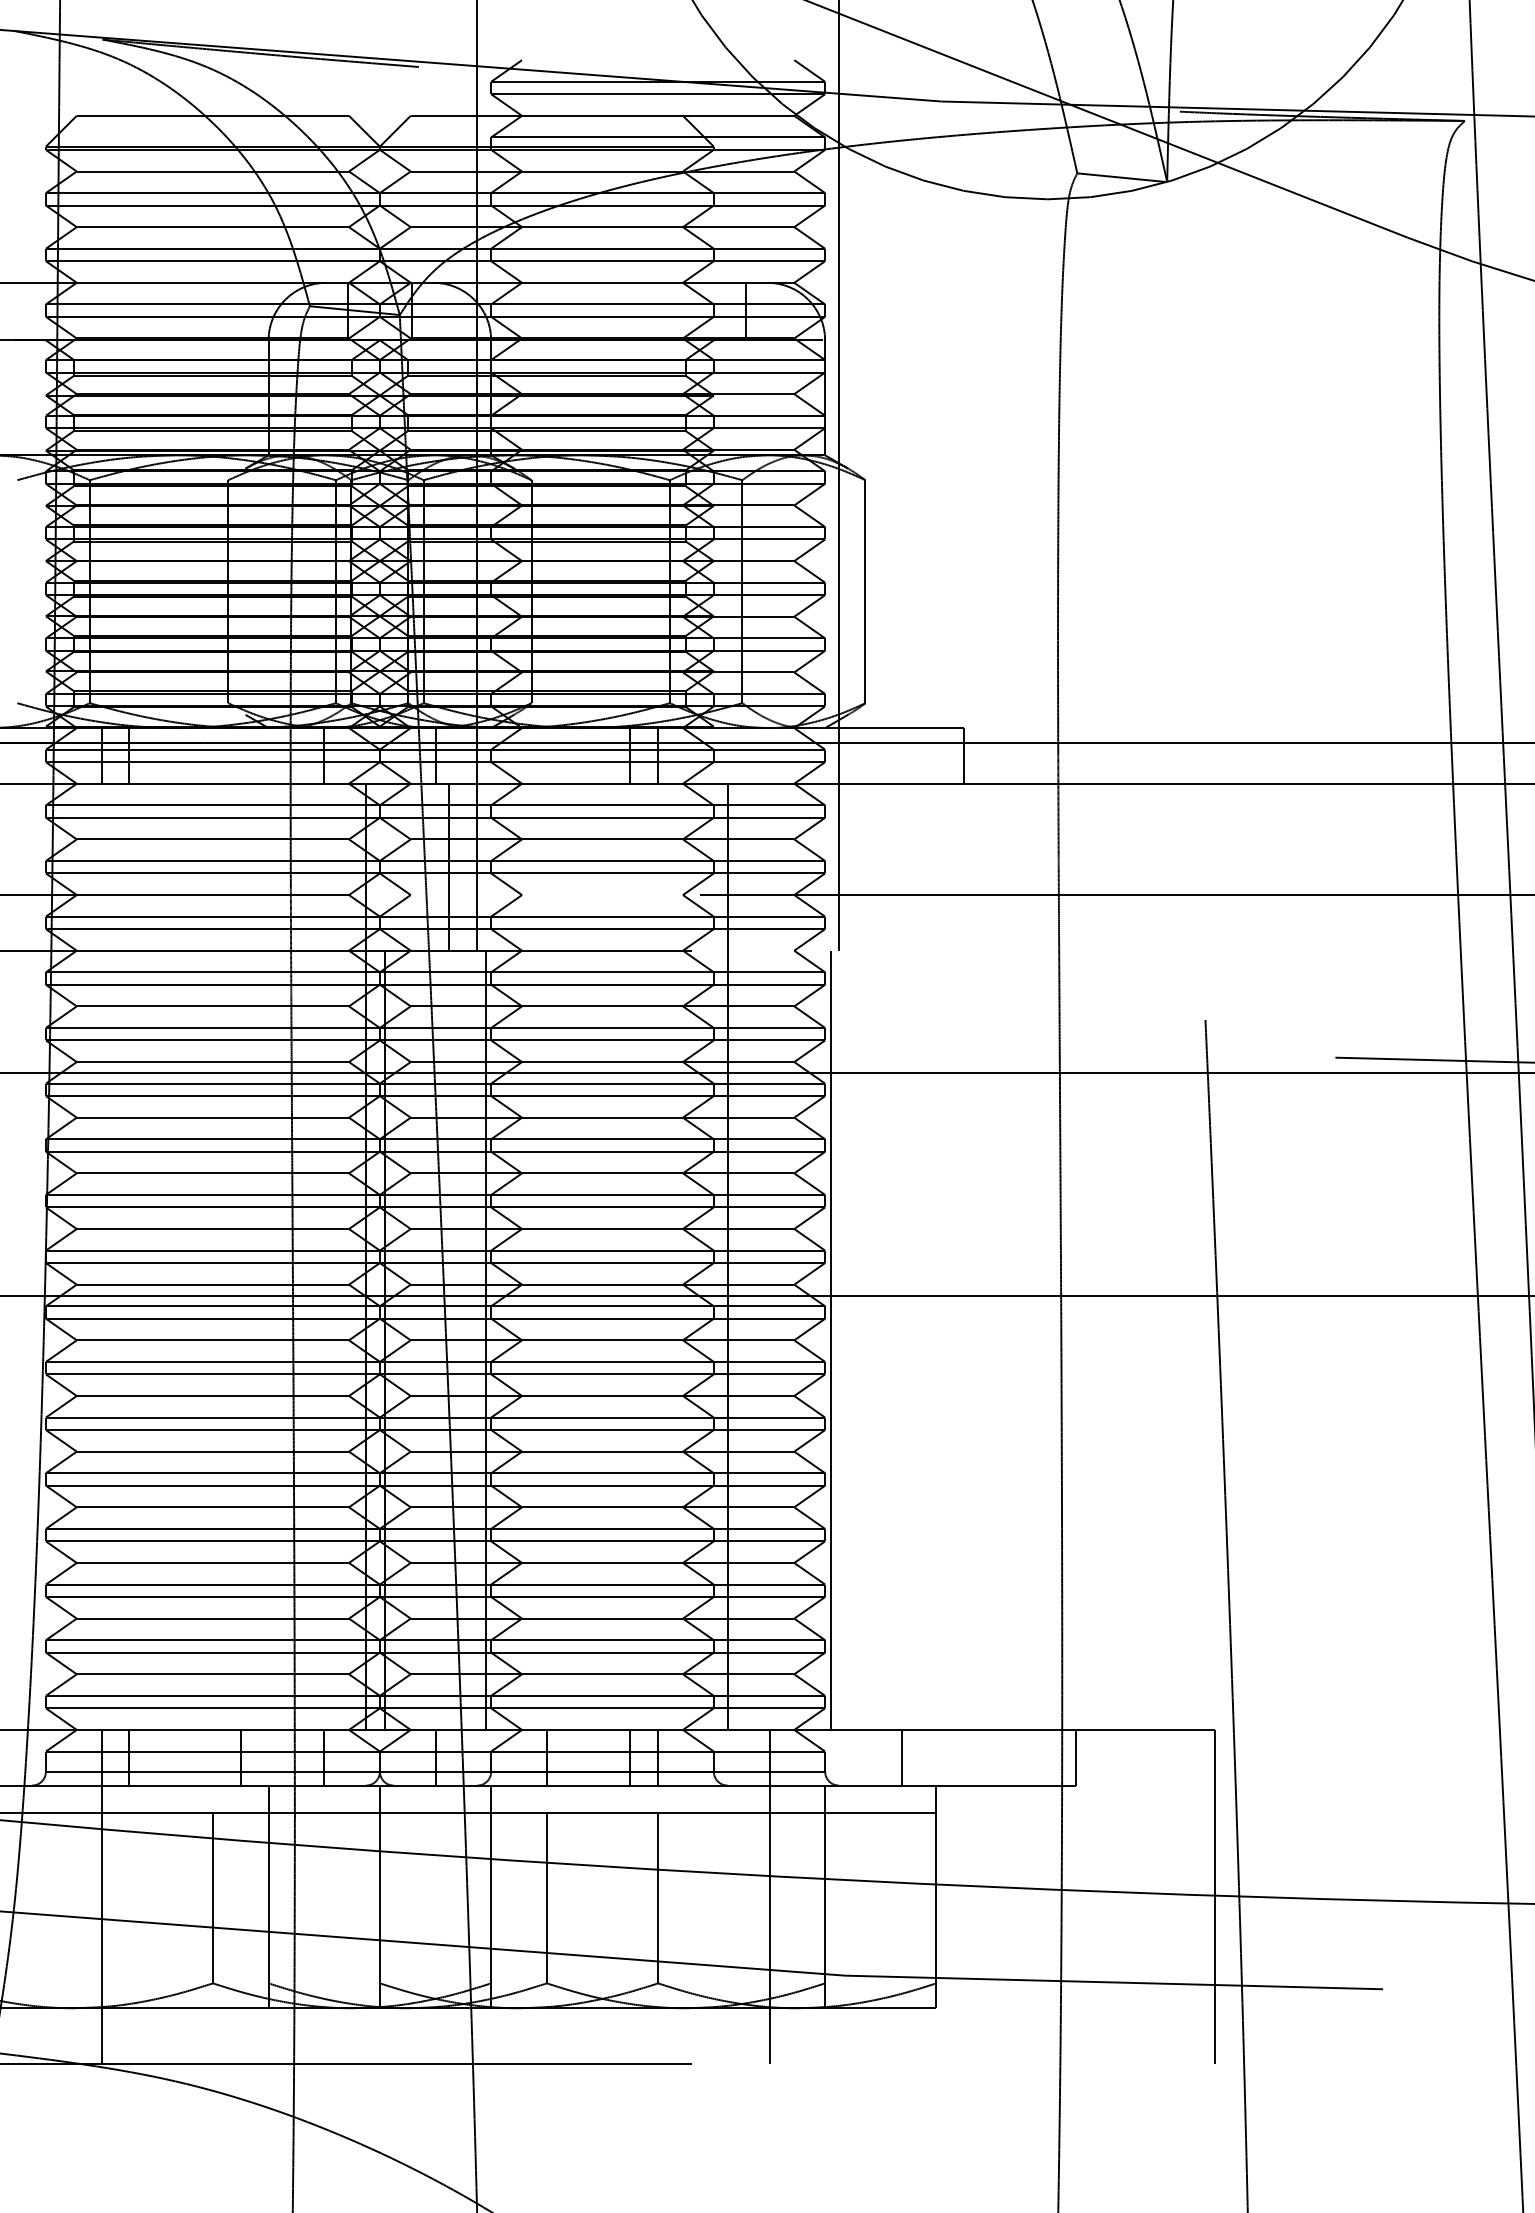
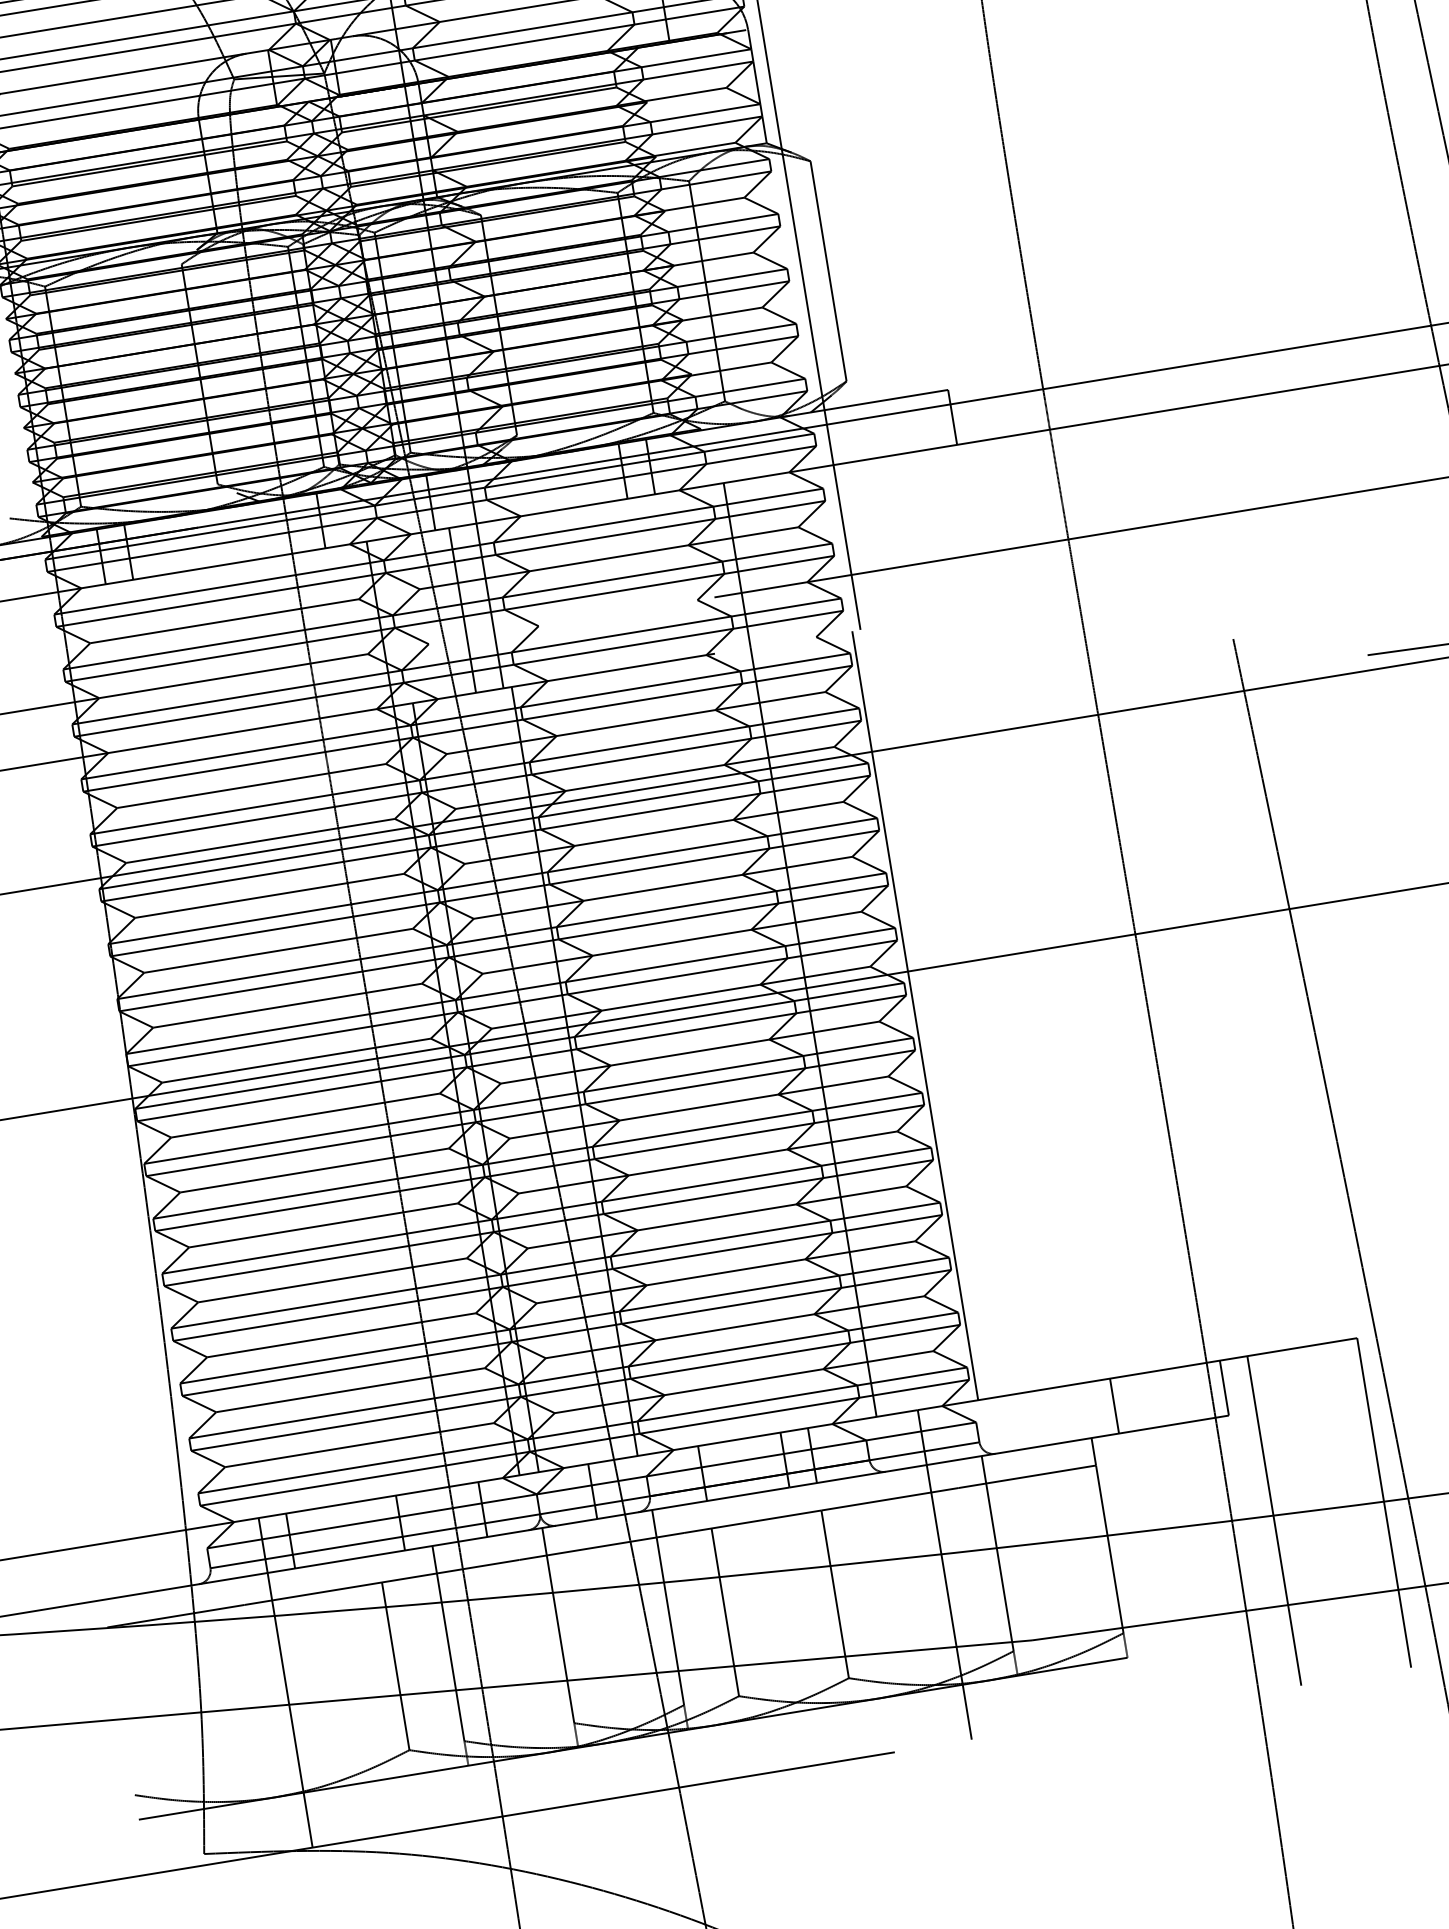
line: (902, 1757) -> (1114, 1405), moved
line: (1103, 1896) -> (1274, 1520), added

